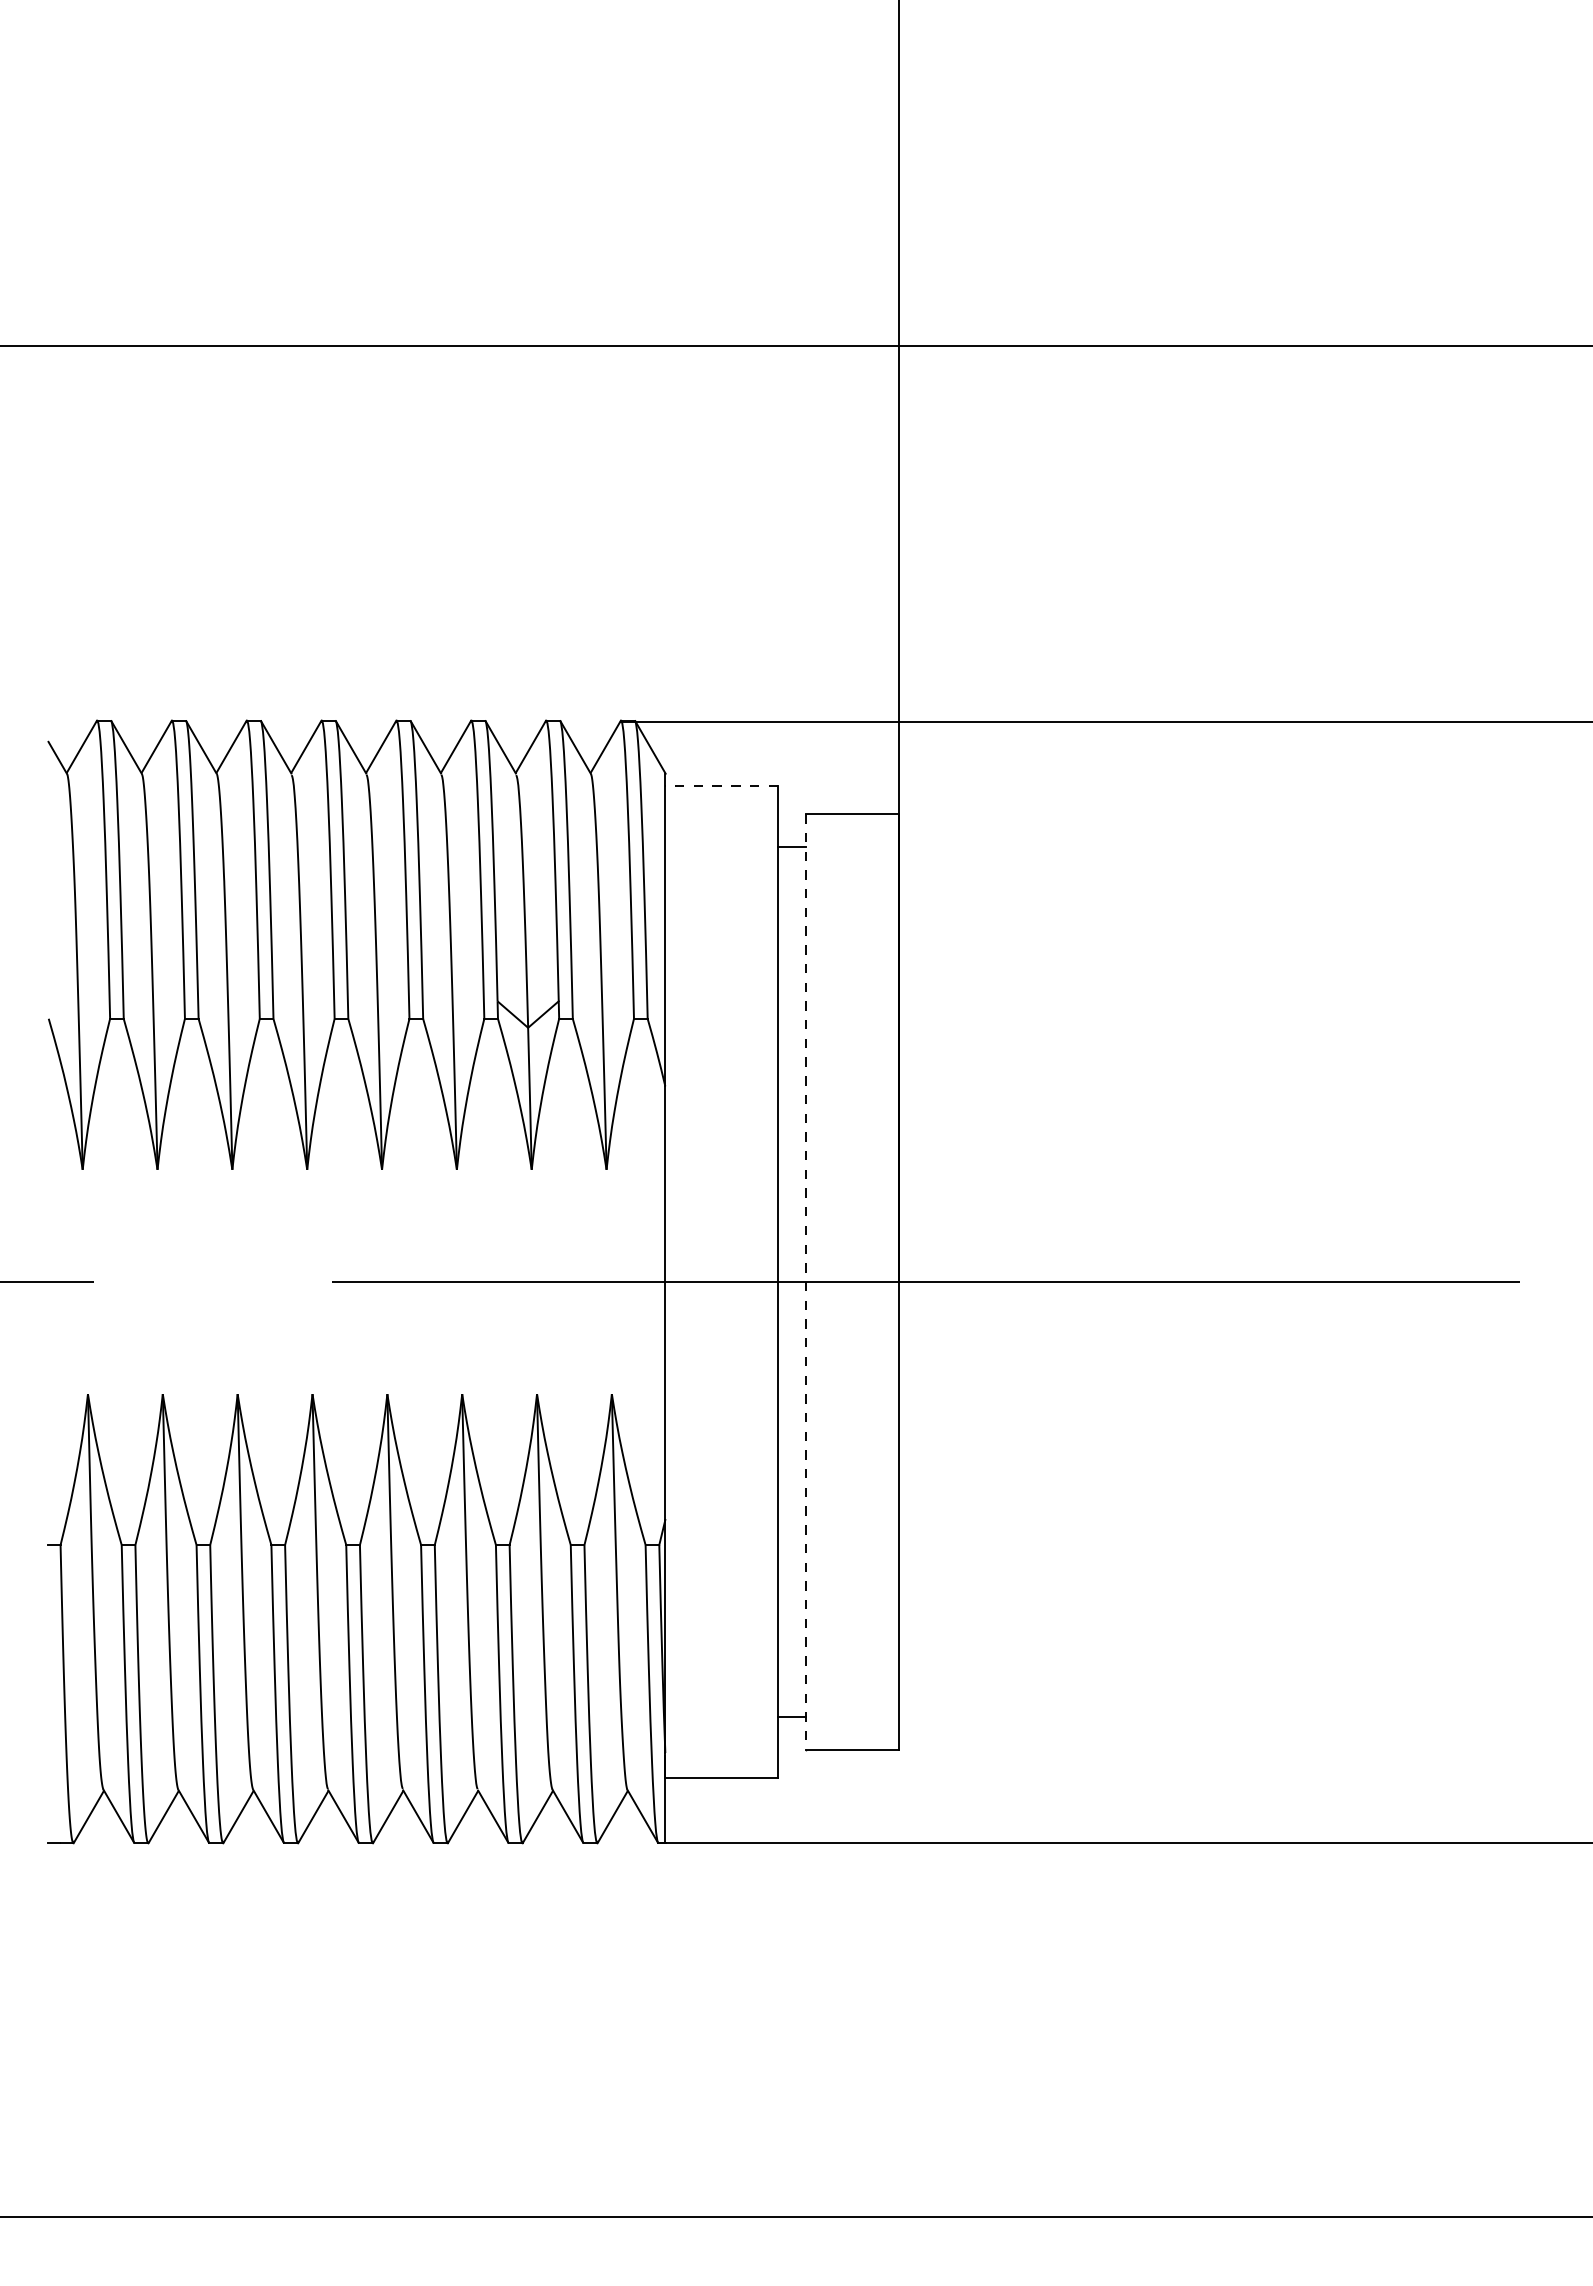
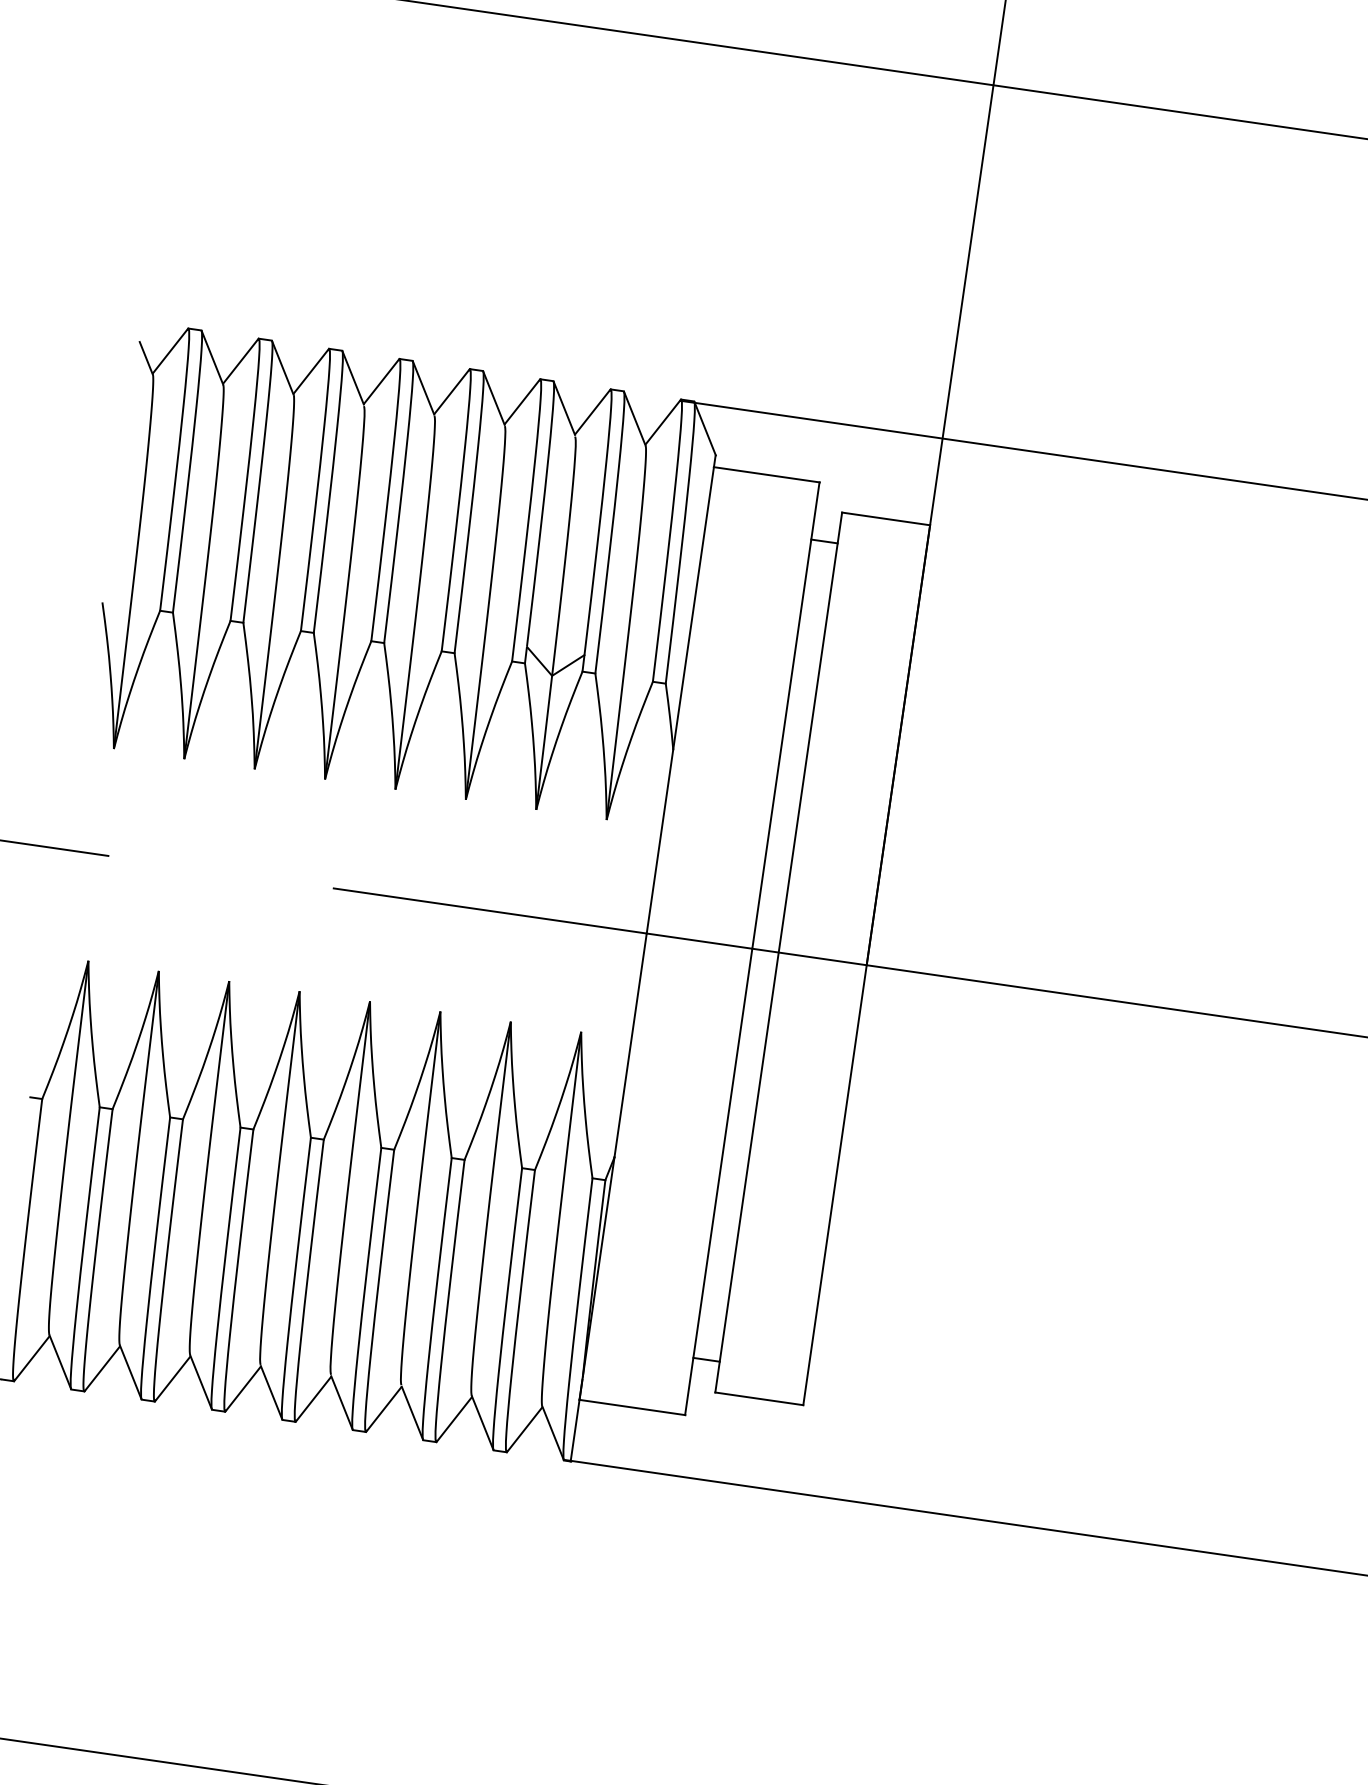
line: (721, 786) -> (766, 475), dashed -> solid
line: (805, 1281) -> (778, 952), dashed -> solid

